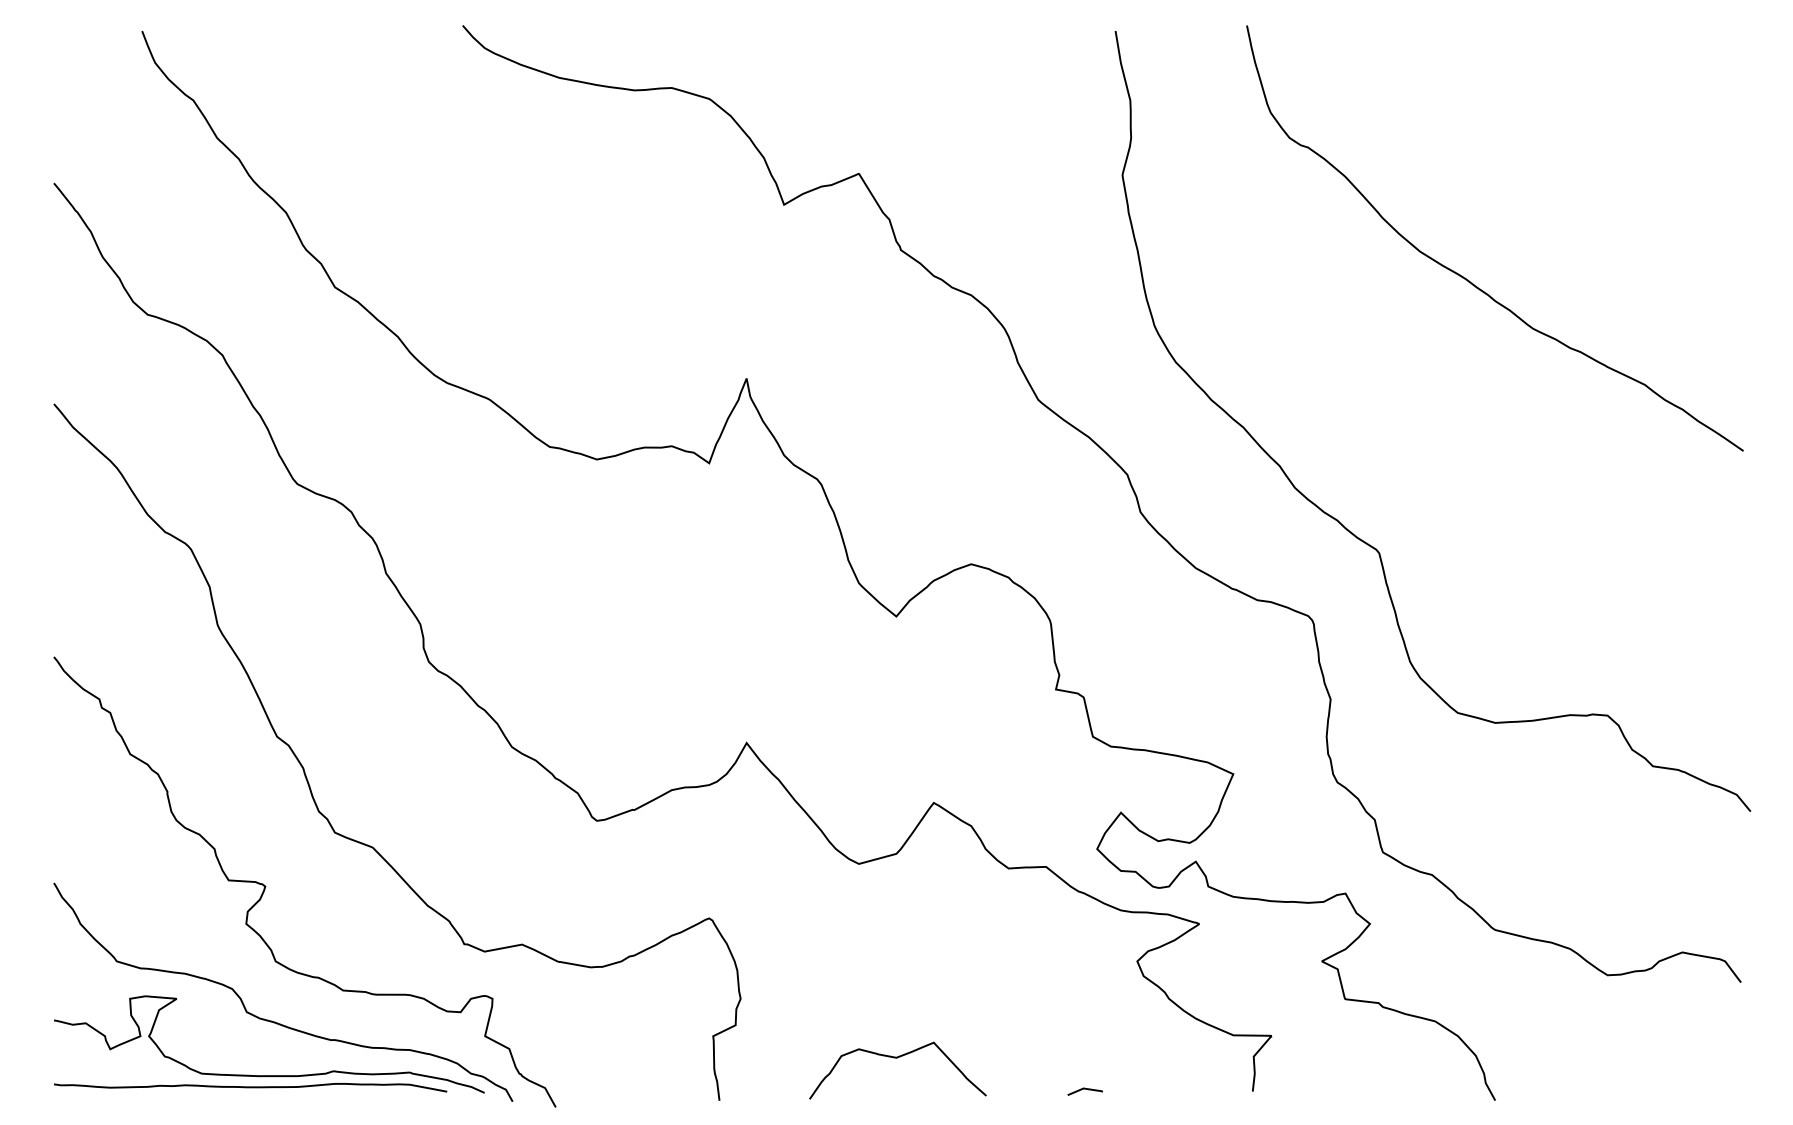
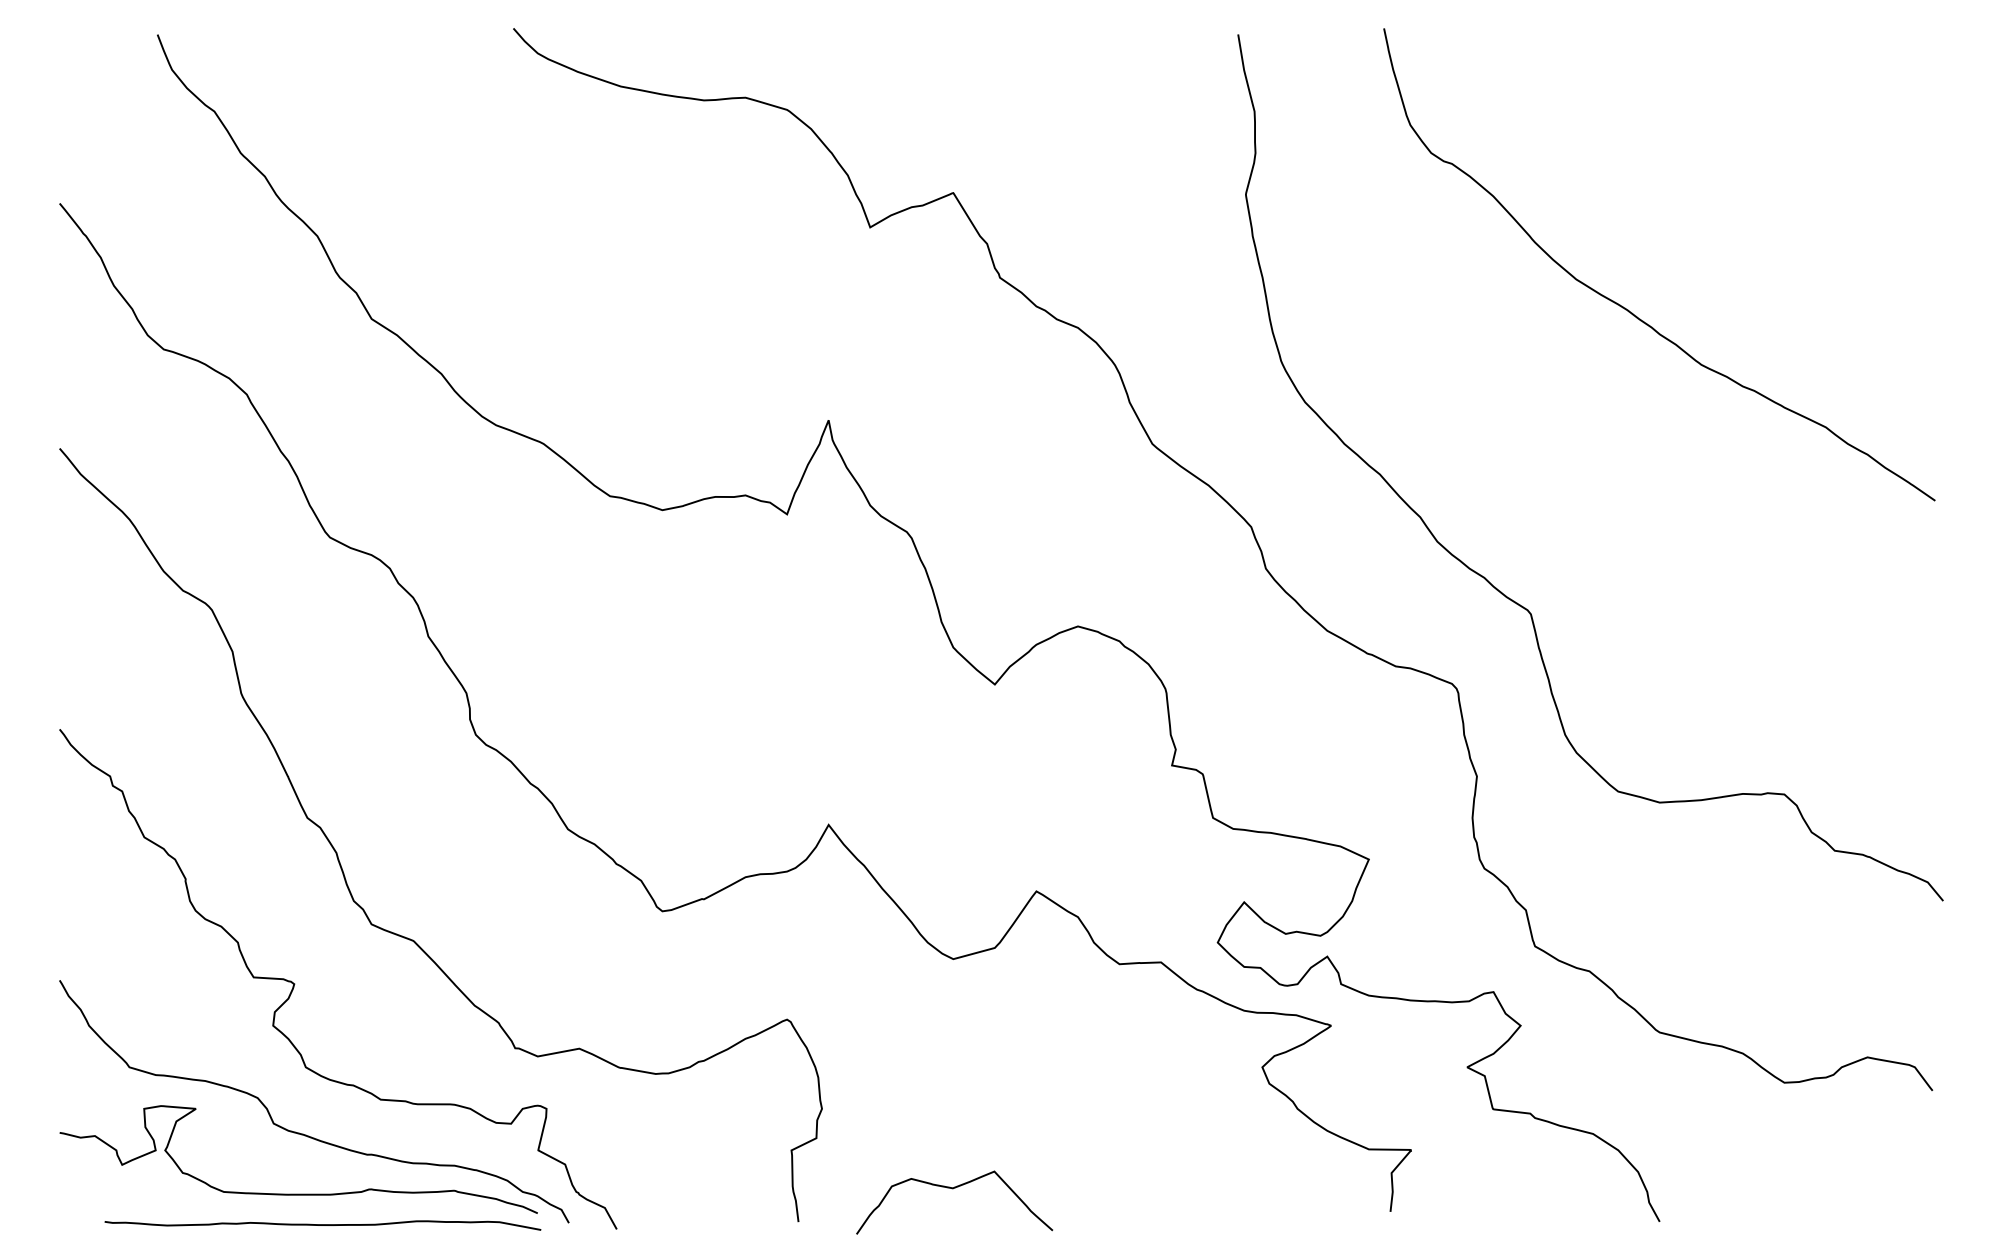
curve: (896, 1058) -> (953, 1189), moved
curve: (250, 1087) -> (322, 1225), moved
line: (1085, 1089) -> (1204, 1209), removed

